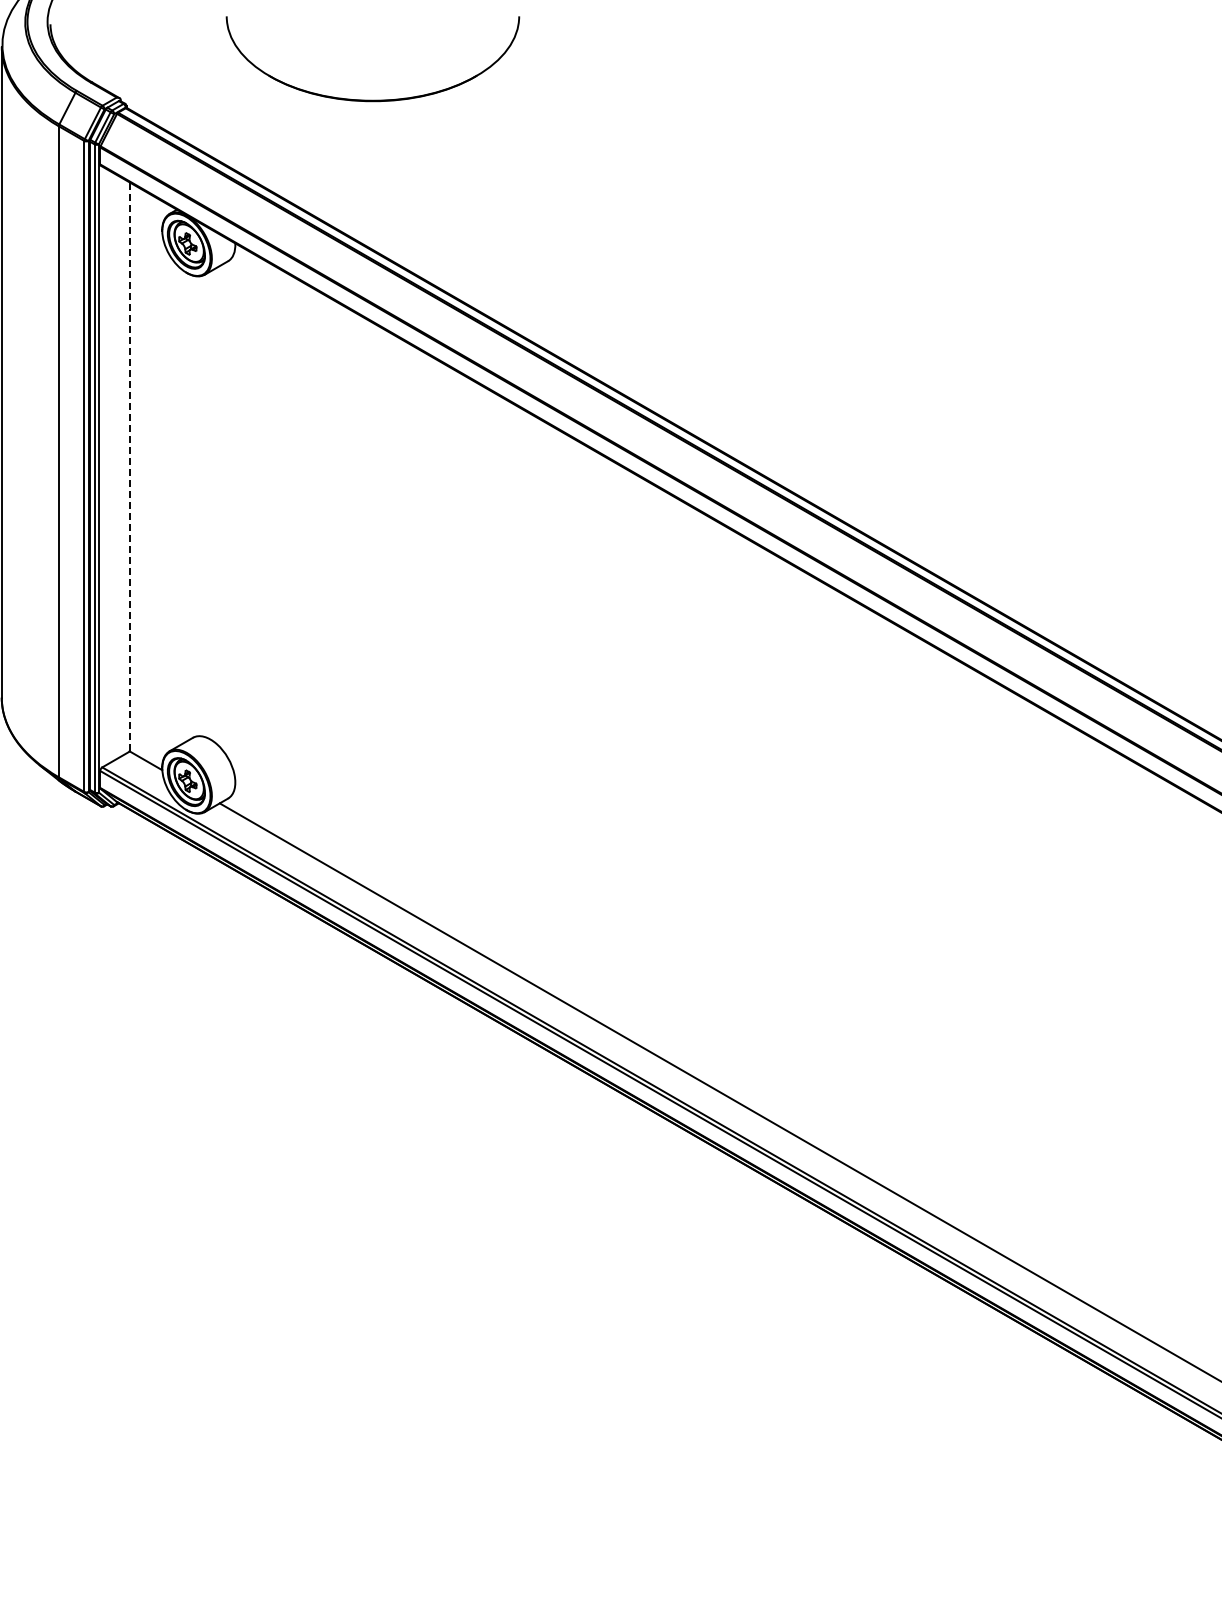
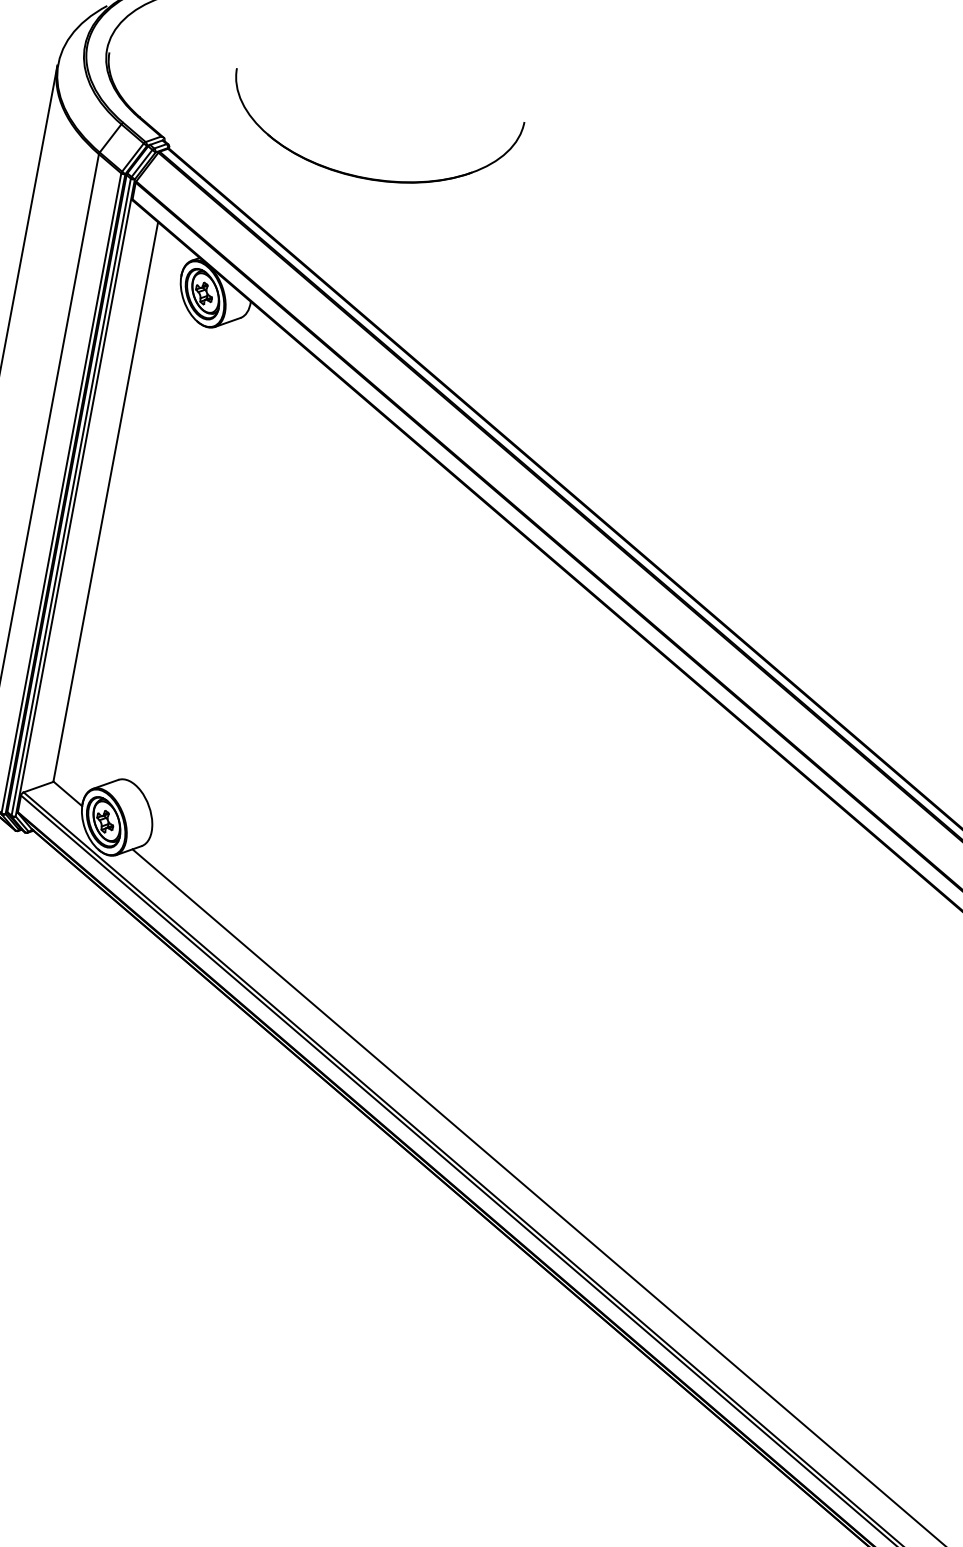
part: (372, 99) -> (364, 176), moved
line: (129, 466) -> (105, 501), dashed -> solid

